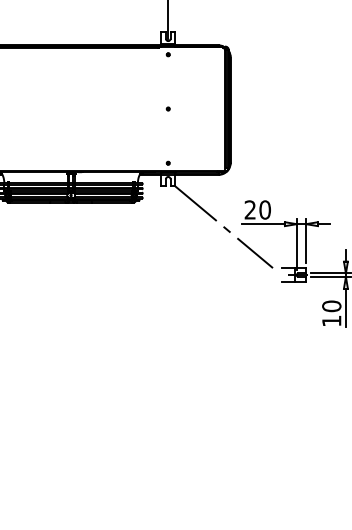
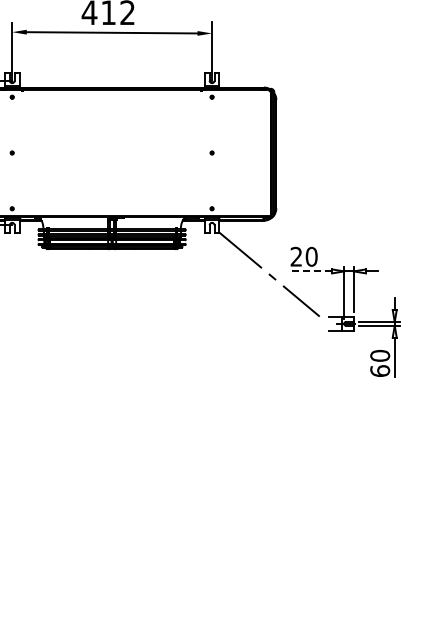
line: (264, 224) -> (310, 271), solid -> dashed
text: (332, 320) -> (380, 370), 10 -> 60

